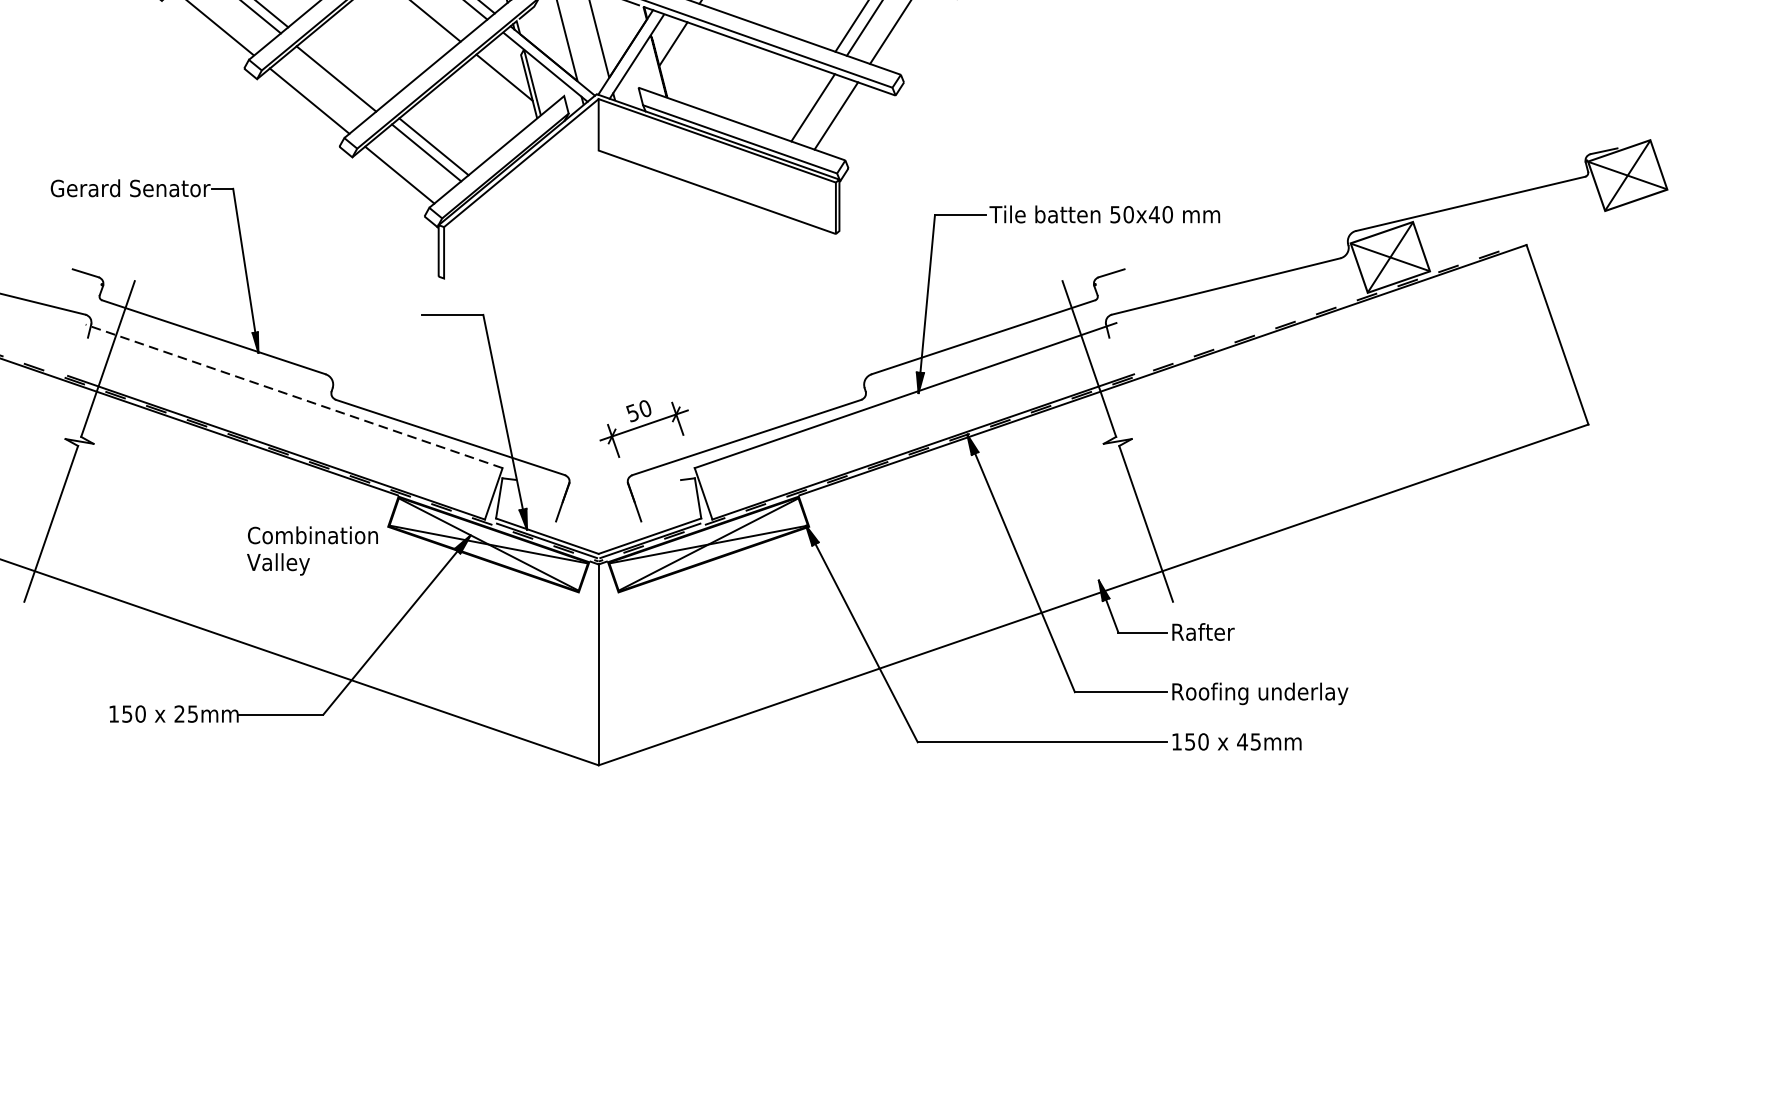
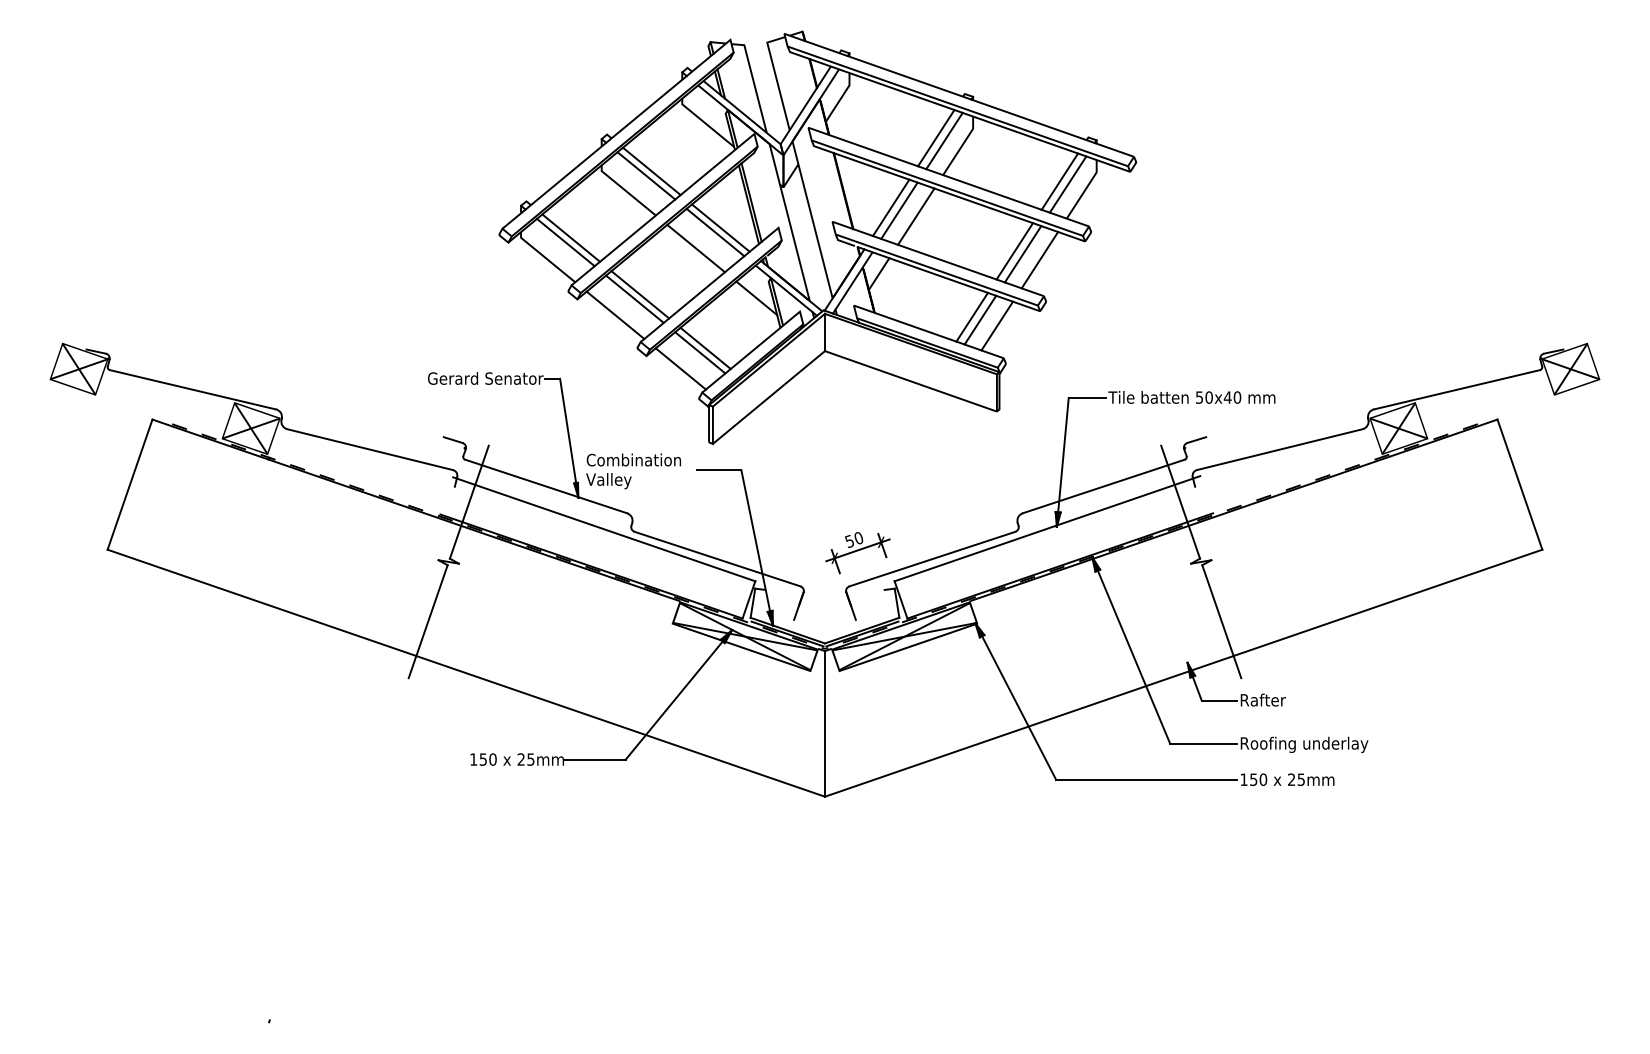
line: (344, 72) -> (640, 294), added
line: (800, 102) -> (971, 316), added
line: (520, 214) -> (768, 397), added
line: (294, 396) -> (604, 529), dashed -> solid
text: (312, 551) -> (633, 471), moved
text: (1242, 741) -> (1291, 779), 45mm -> 25mm

